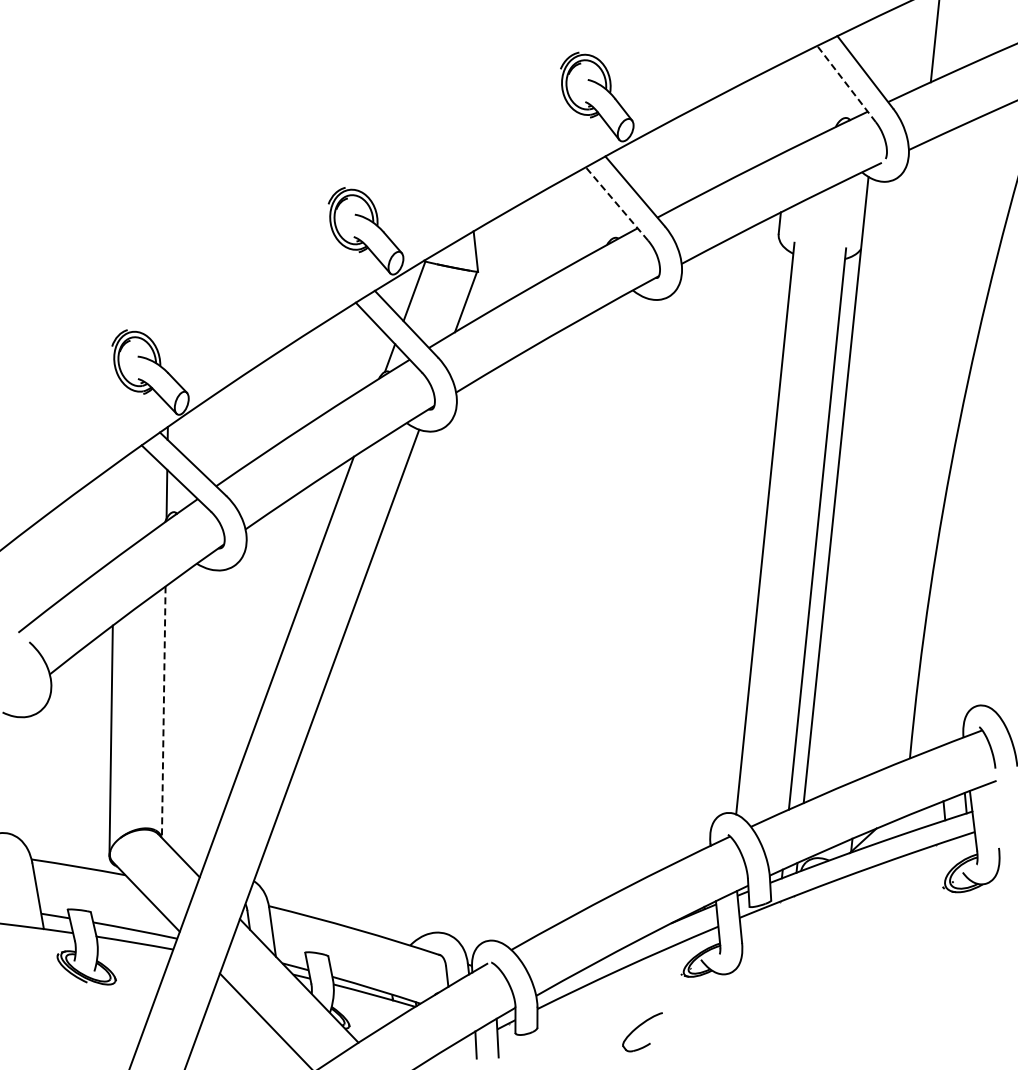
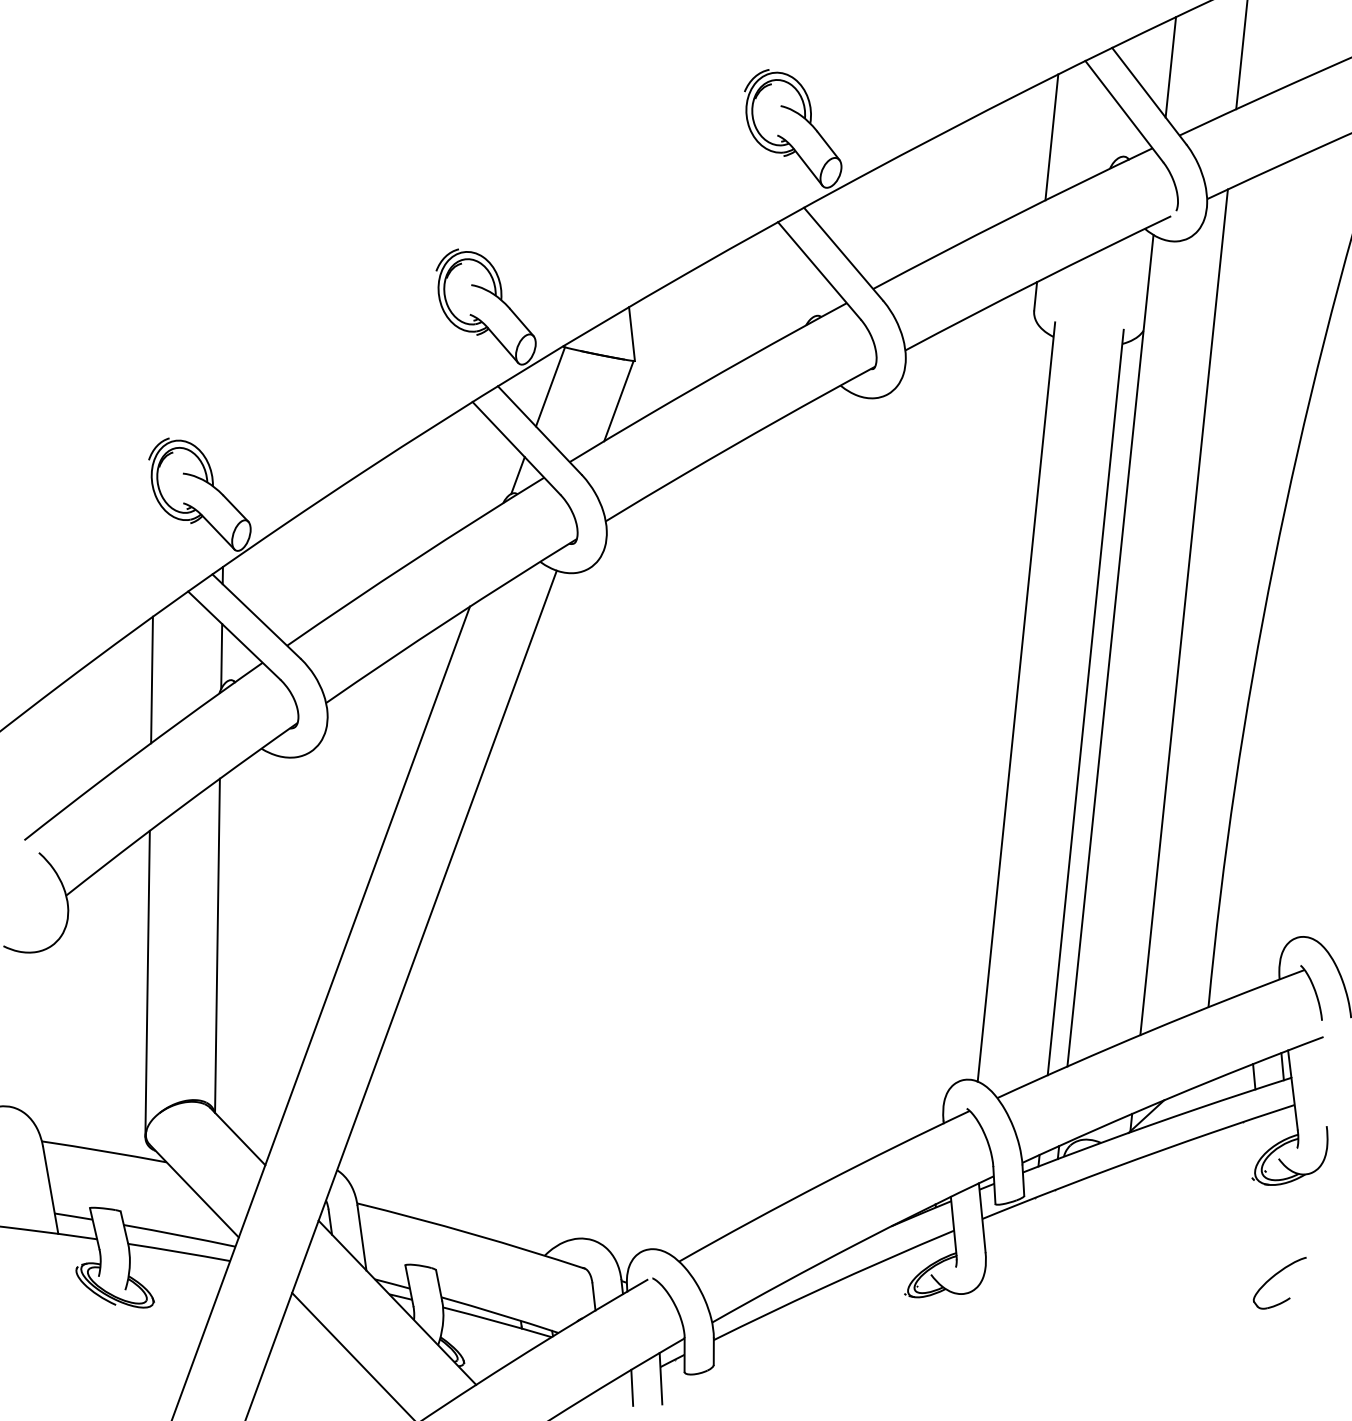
line: (881, 50) -> (1170, 67), added
line: (846, 83) -> (1124, 110), dashed -> solid
line: (791, 103) -> (1051, 137), added
line: (616, 203) -> (818, 270), dashed -> solid
line: (891, 460) -> (1183, 611), added
line: (114, 511) -> (152, 679), added
line: (163, 712) -> (217, 946), dashed -> solid
part: (640, 1026) -> (1276, 1275), moved

